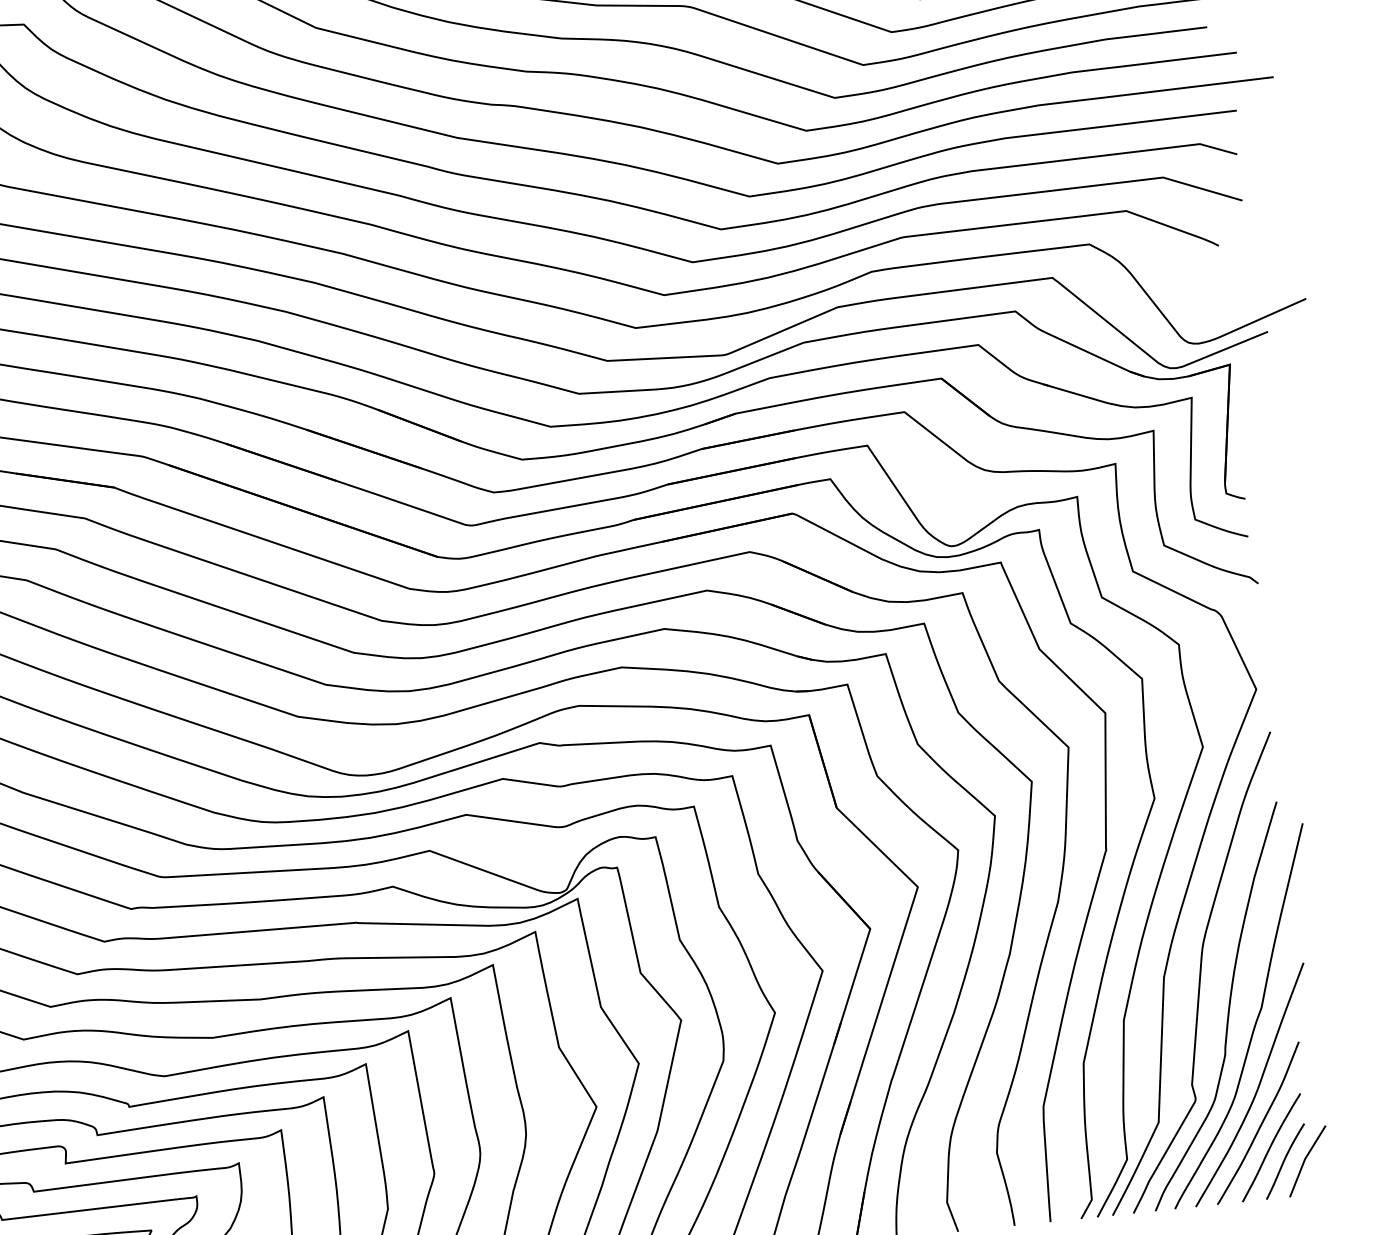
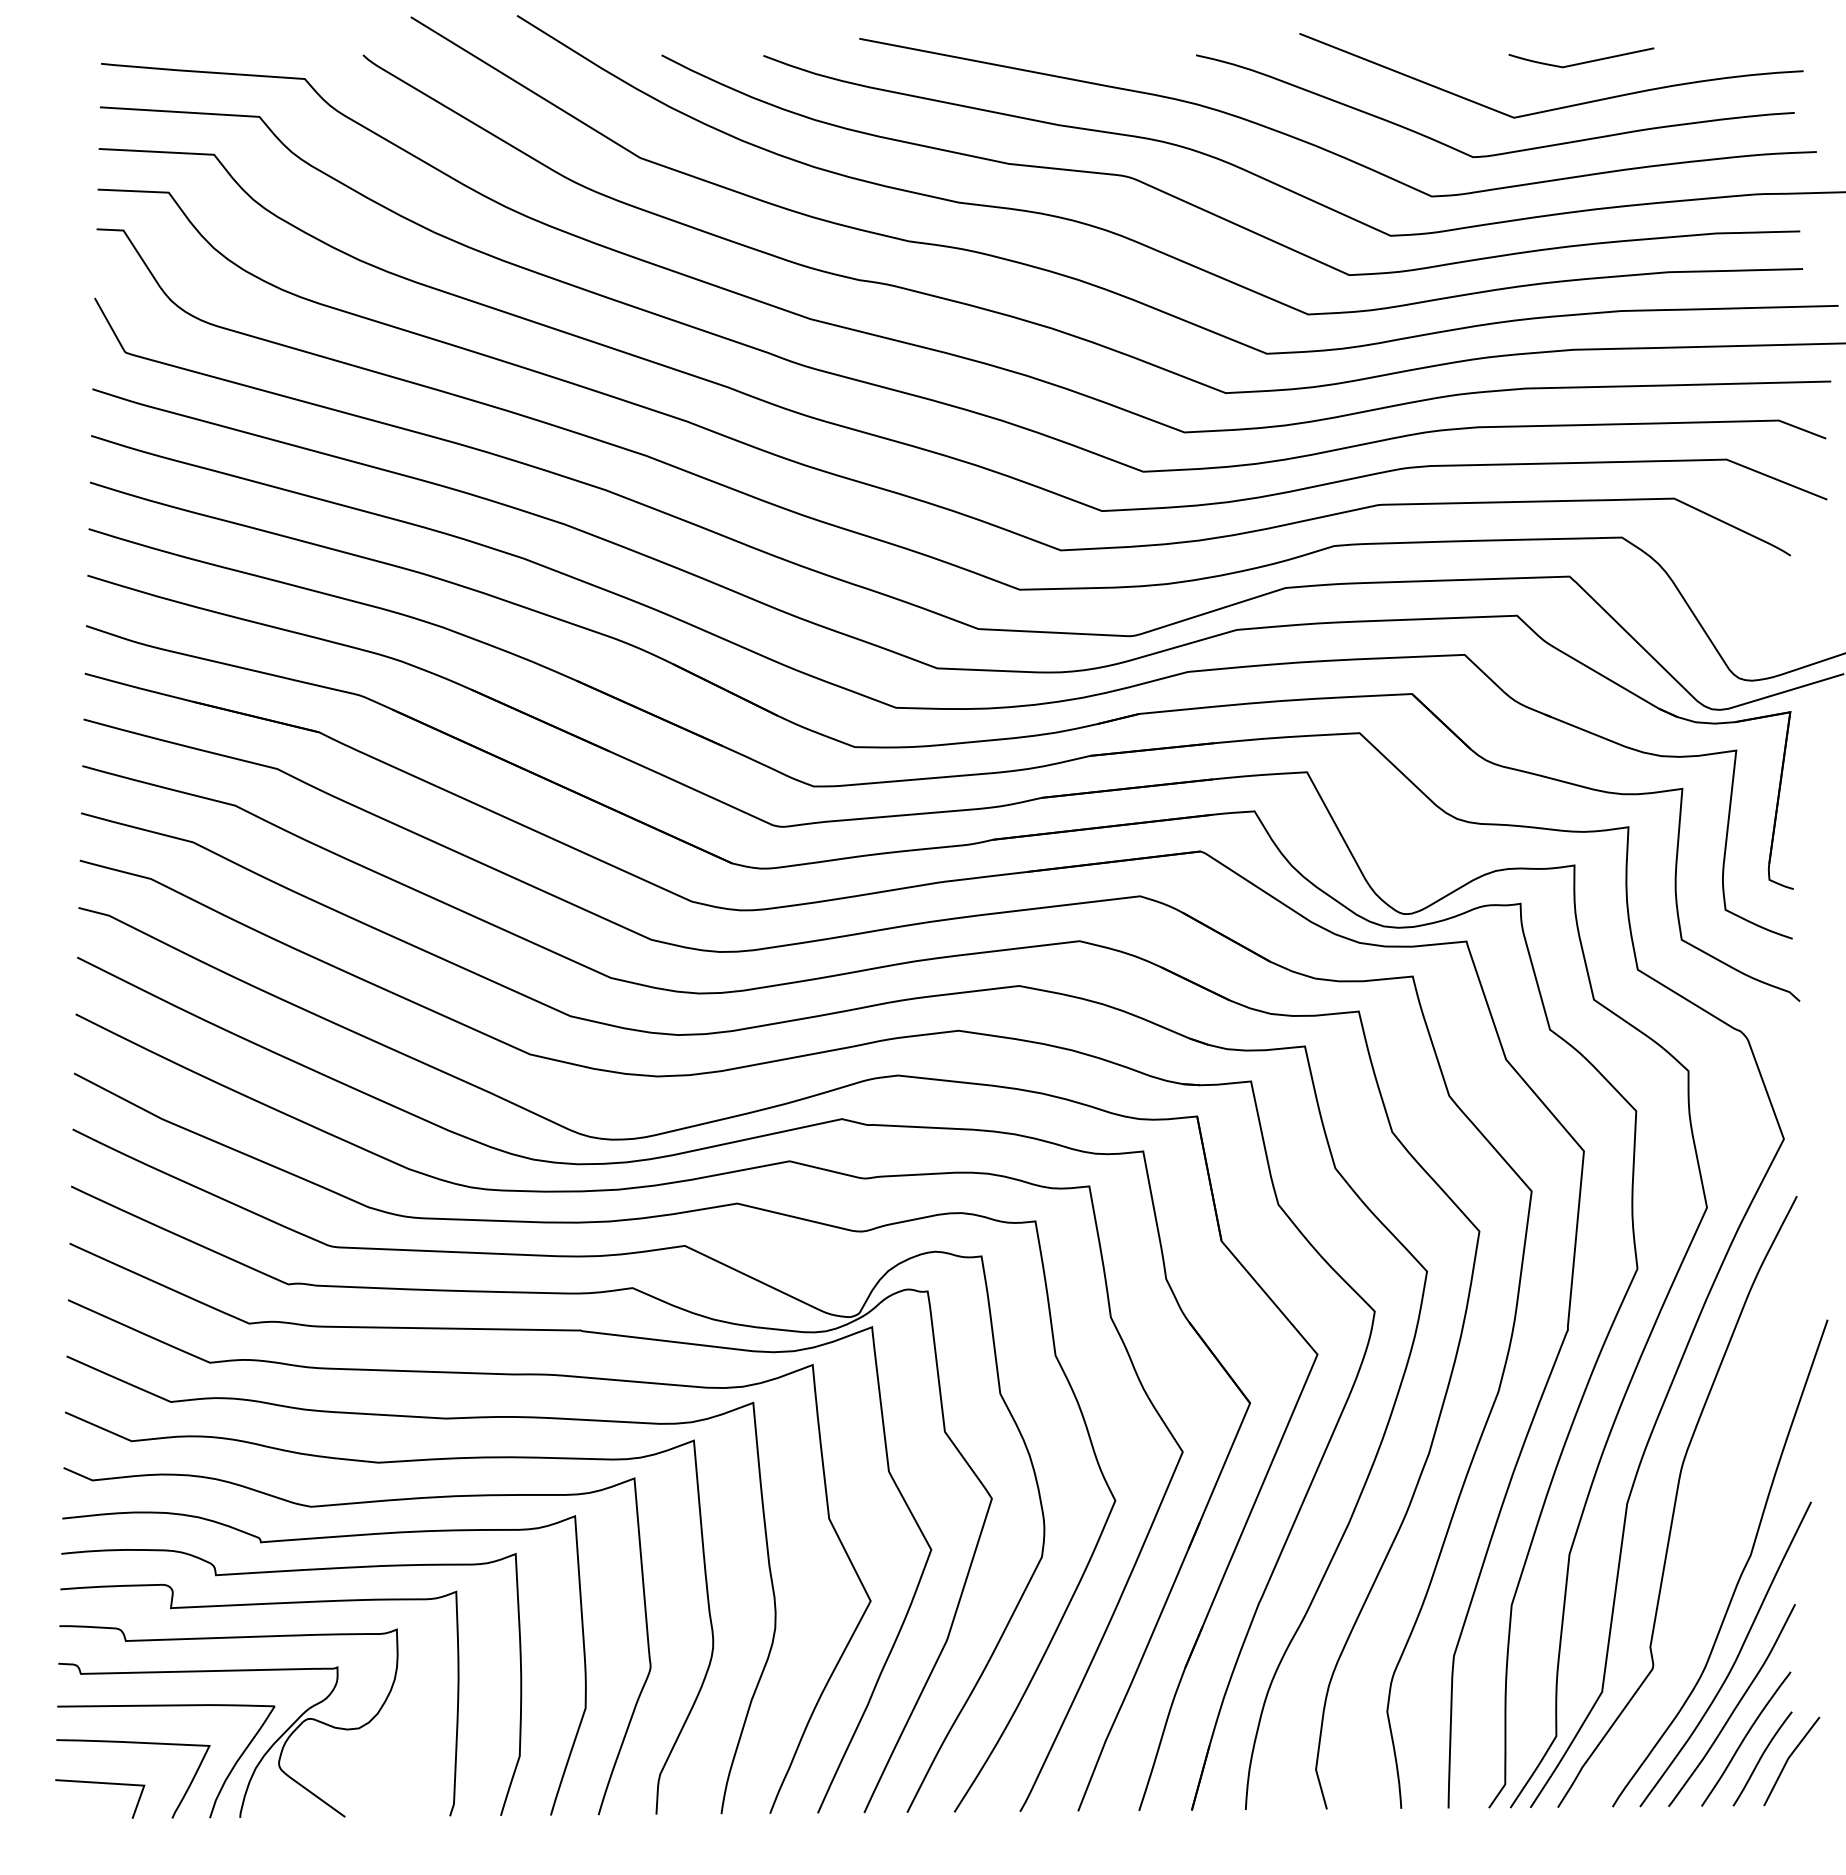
curve: (1228, 1007) -> (1707, 1550), removed

